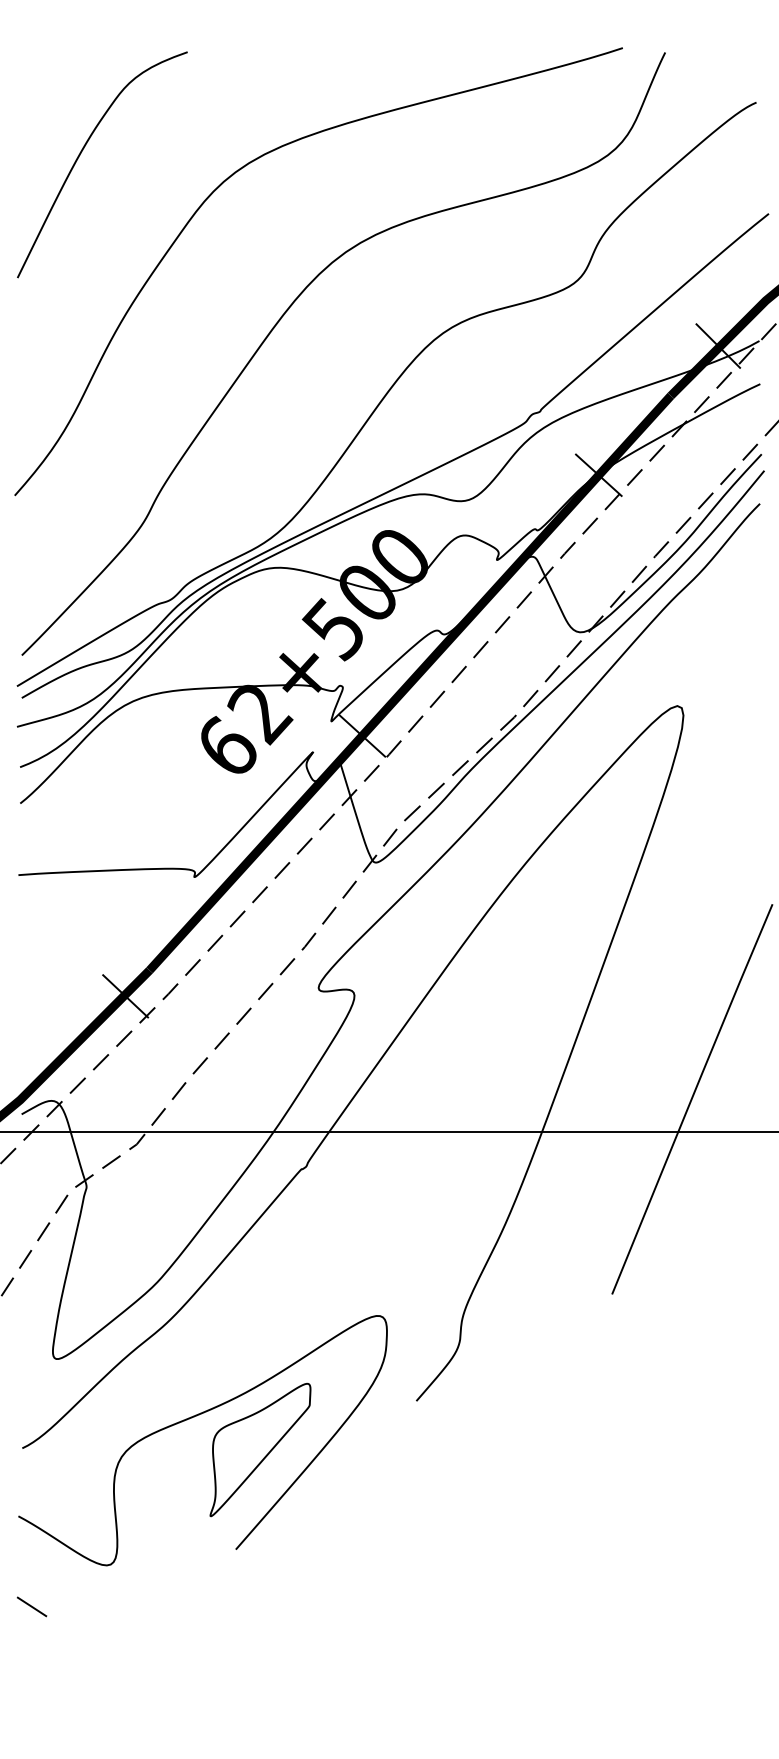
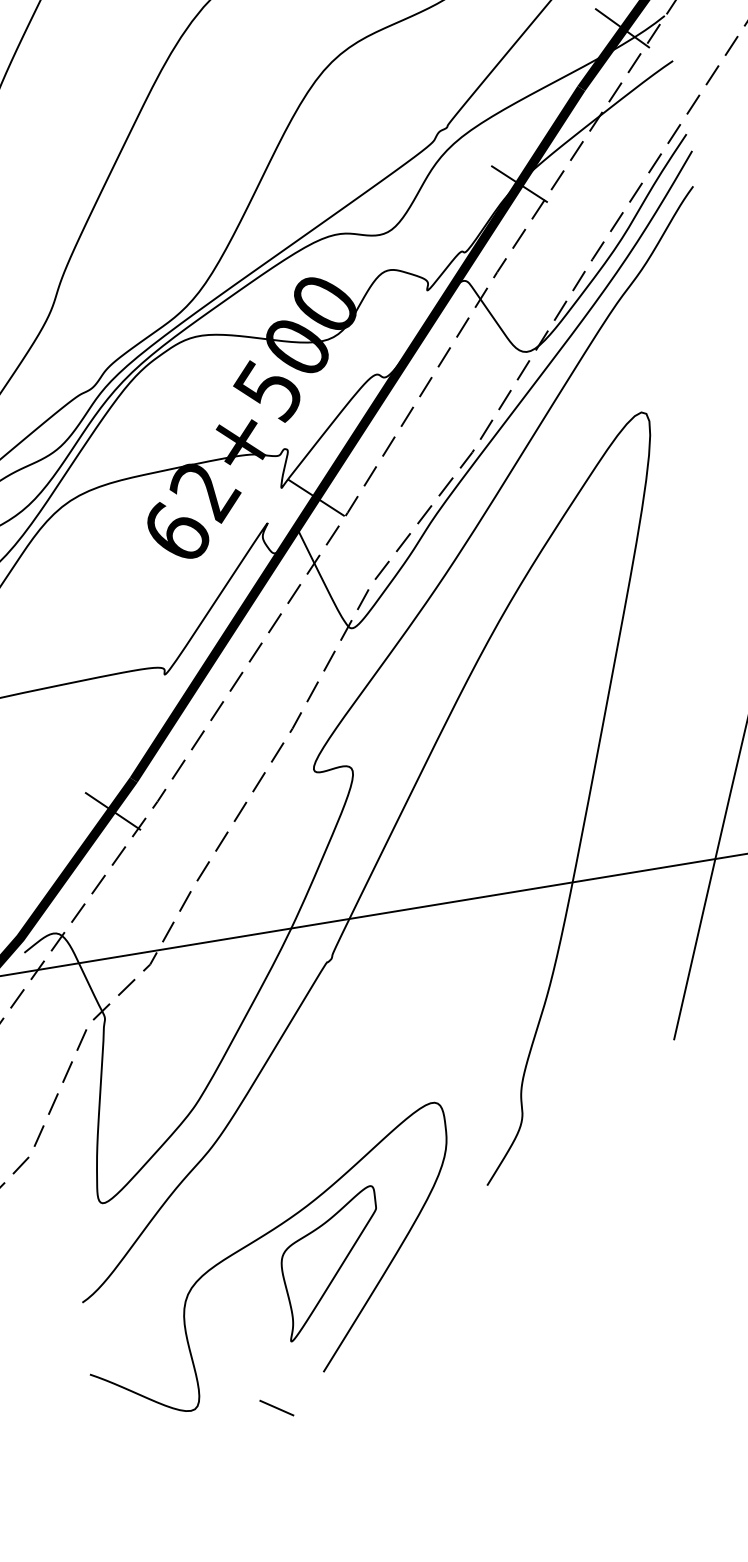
line: (31, 1606) -> (276, 1407), moved

